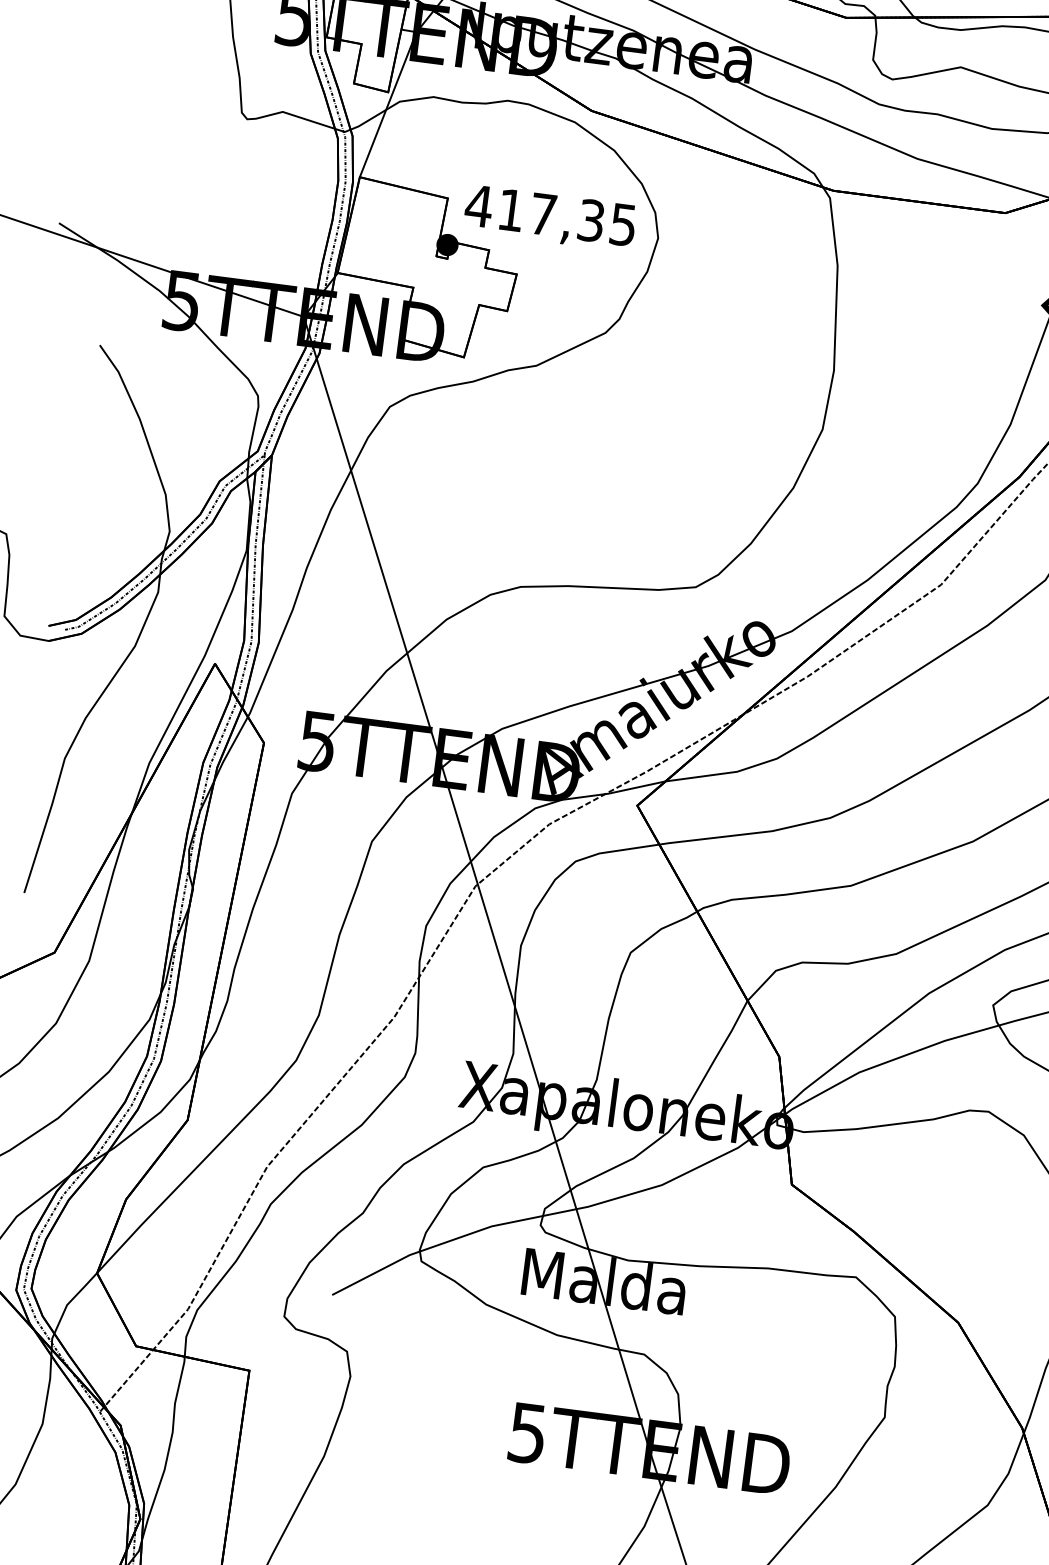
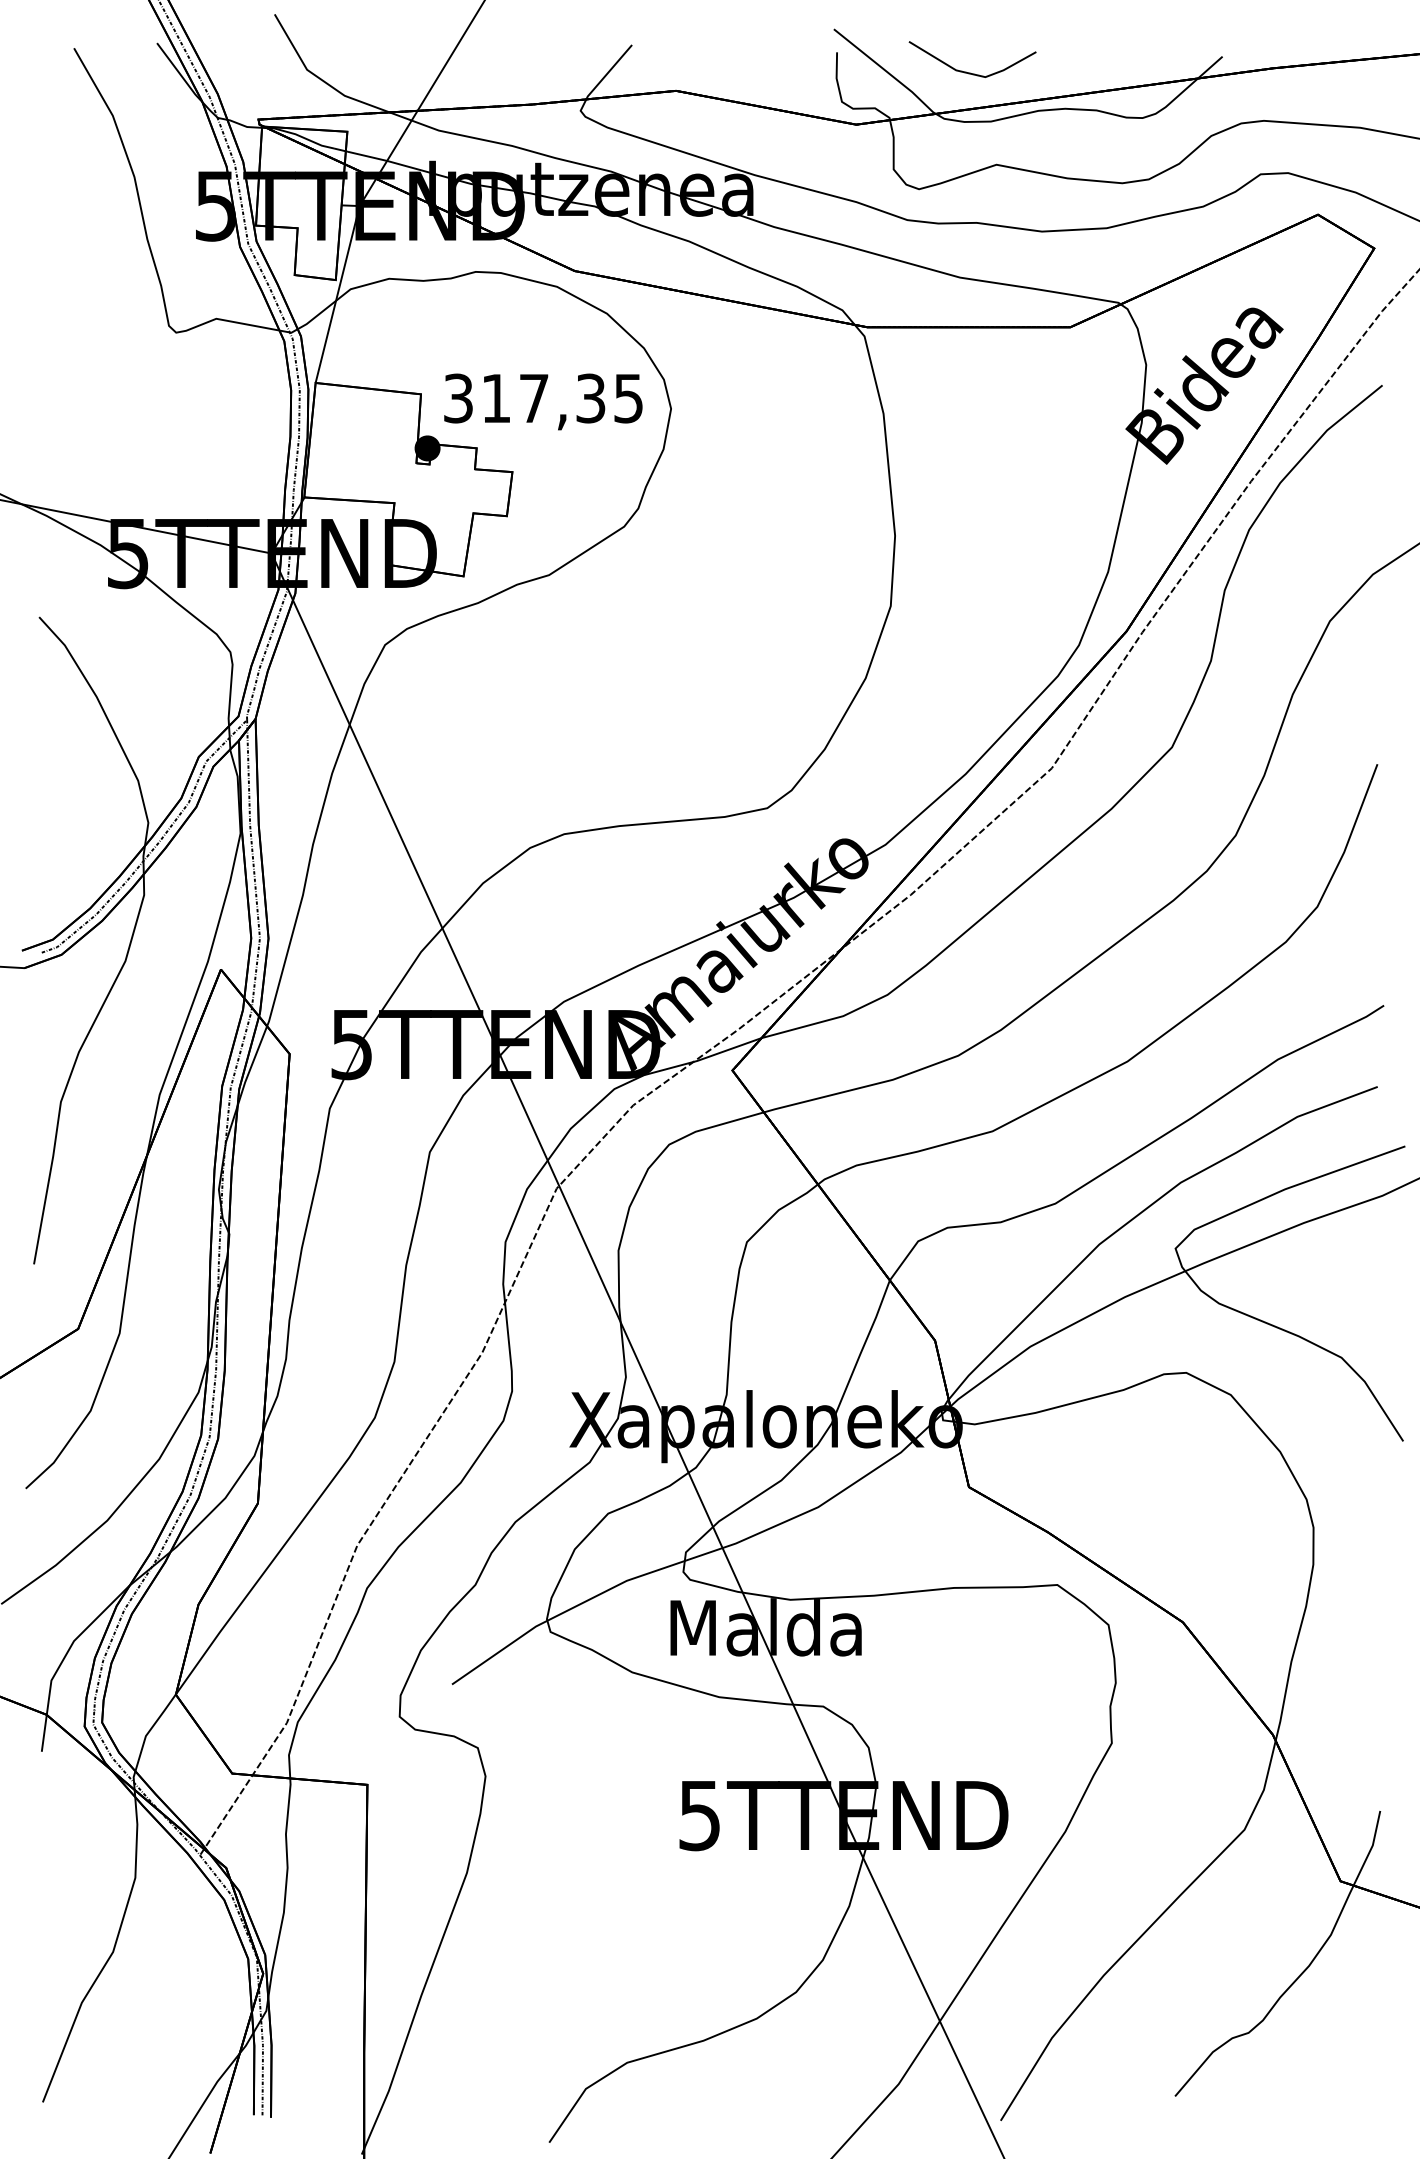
text: (479, 206) -> (458, 398), 417,35 -> 317,35

